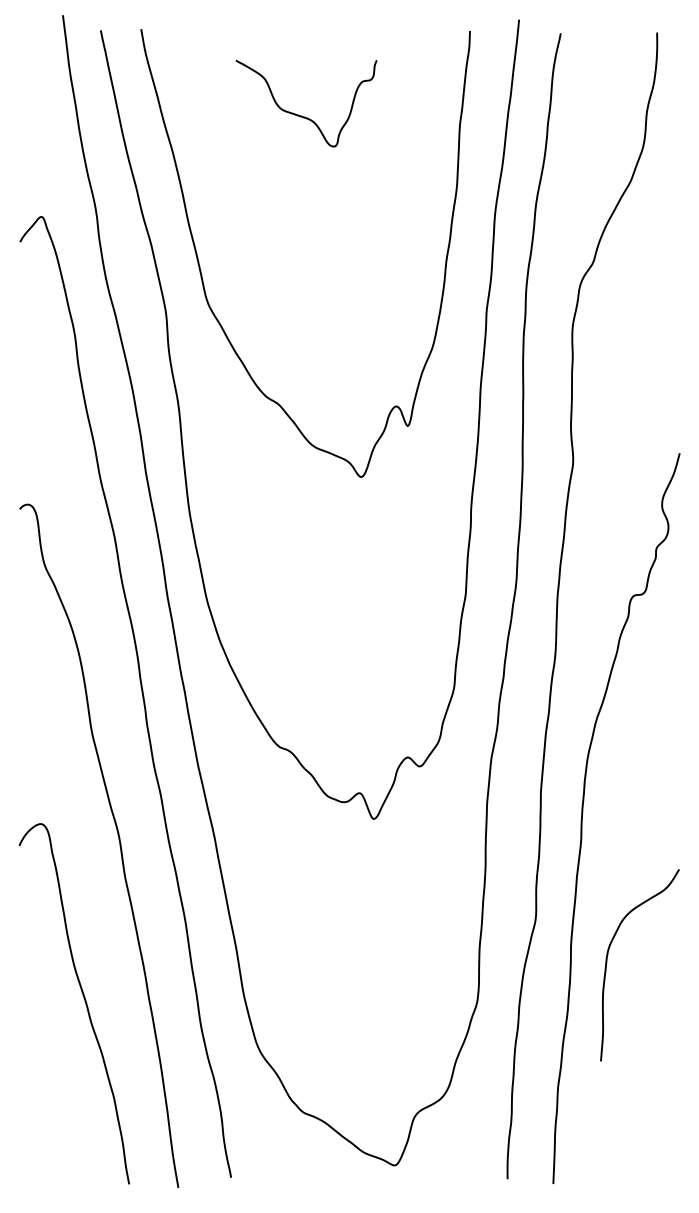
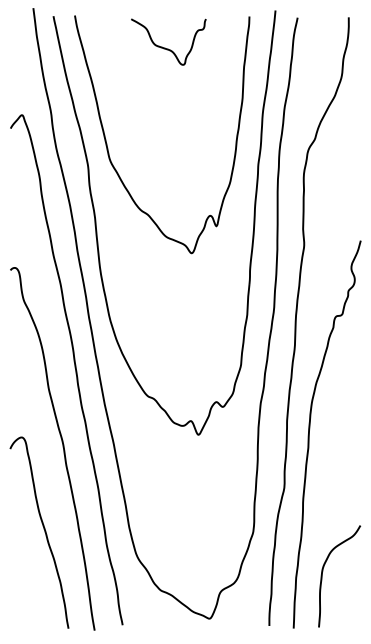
curve: (300, 113) -> (165, 47), moved
curve: (609, 955) -> (323, 571), moved

